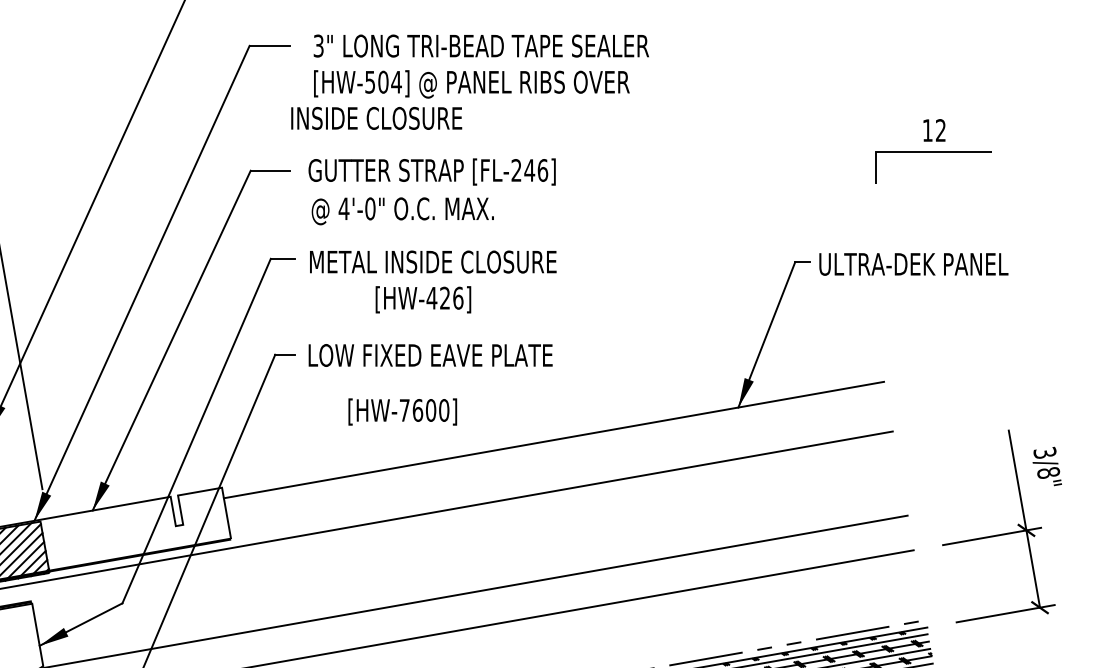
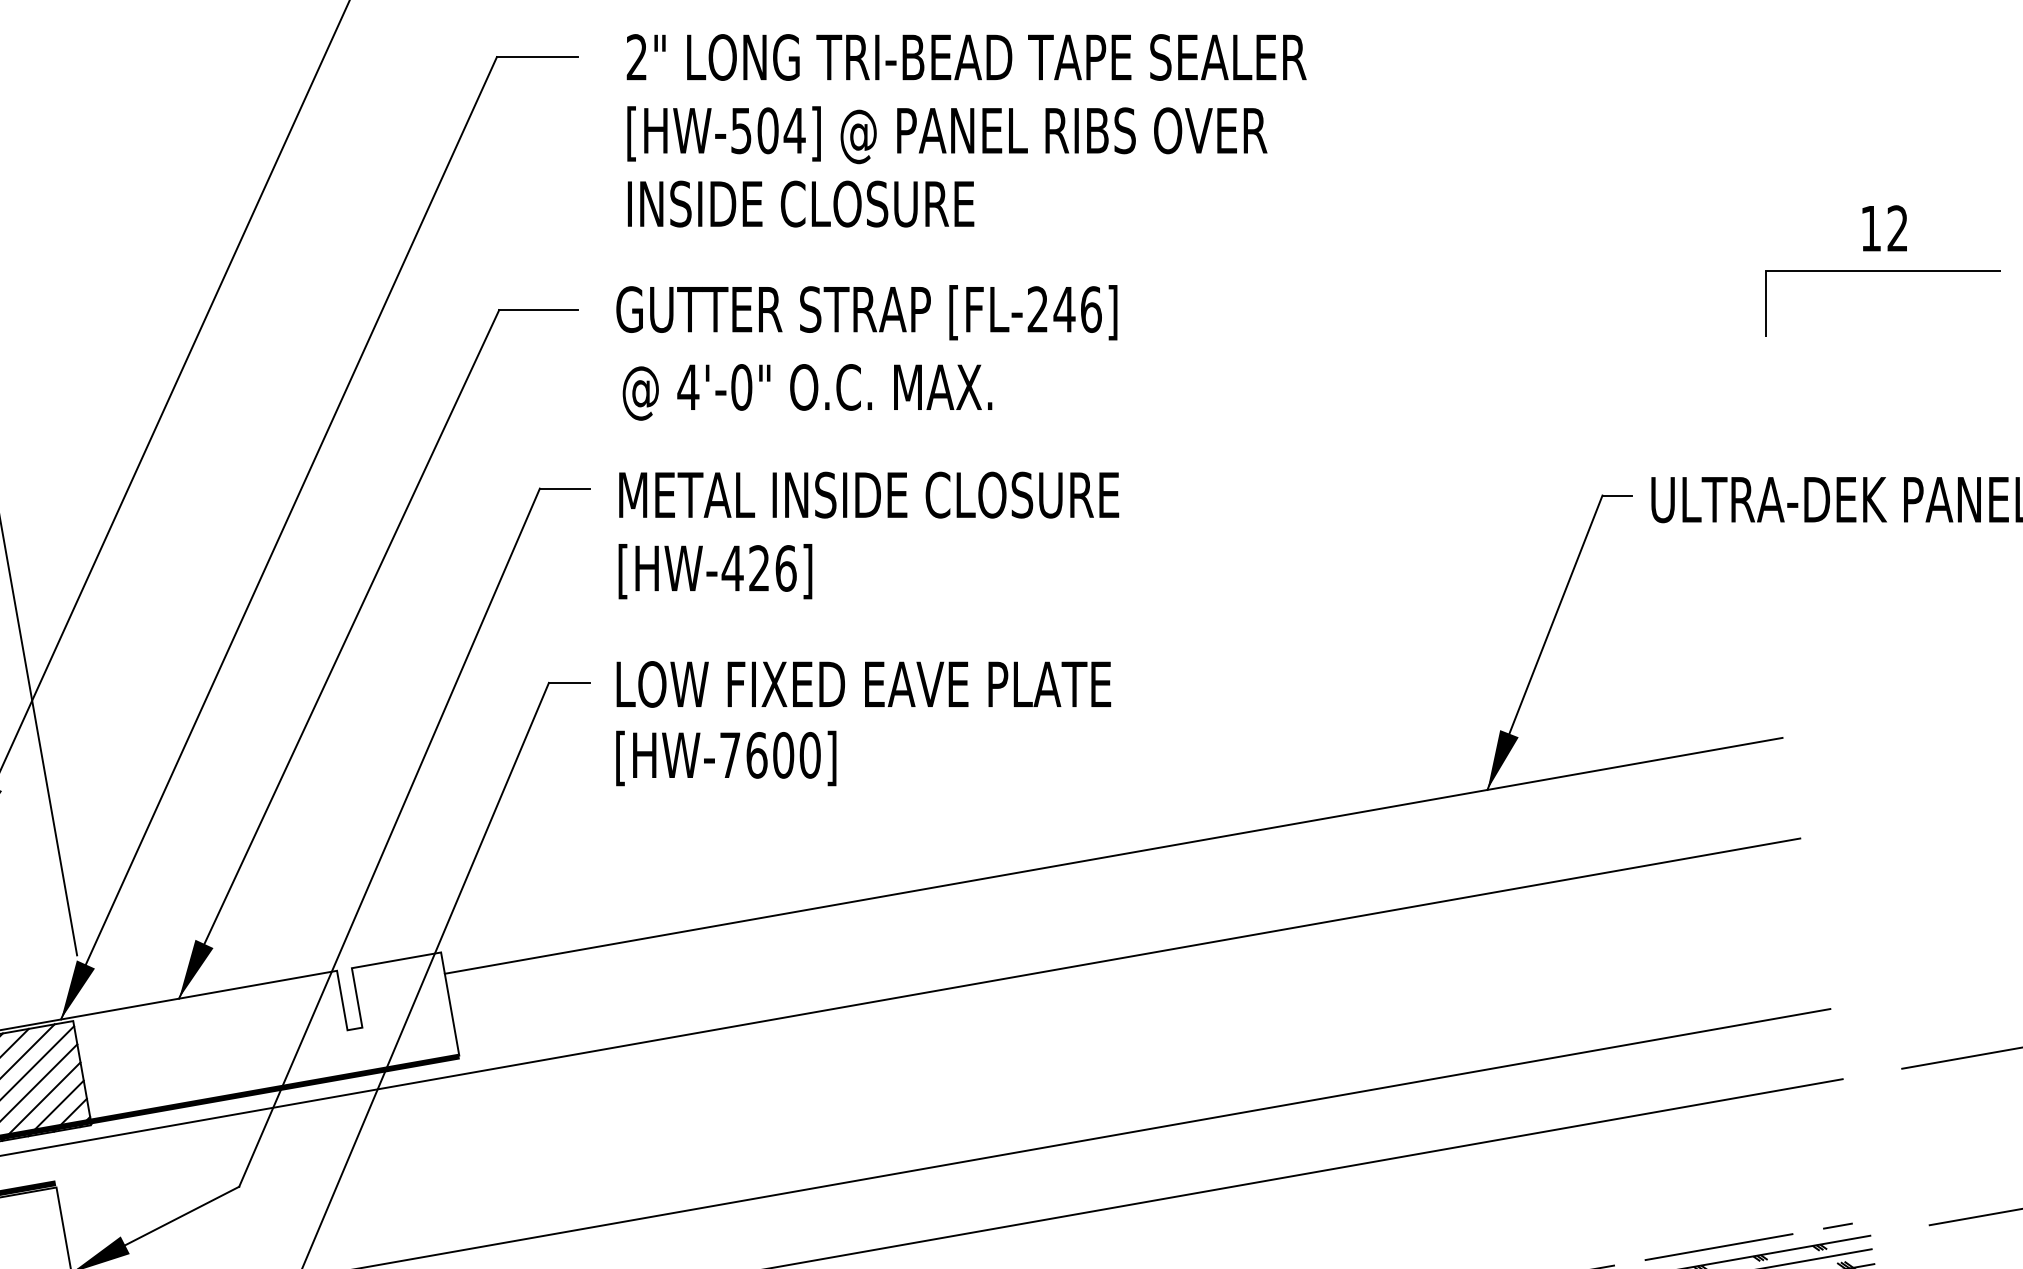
text: (318, 46) -> (636, 58), 3" -> 2"
text: (376, 118) -> (800, 204), moved
text: (423, 299) -> (715, 570), moved
text: (402, 411) -> (725, 757), moved

